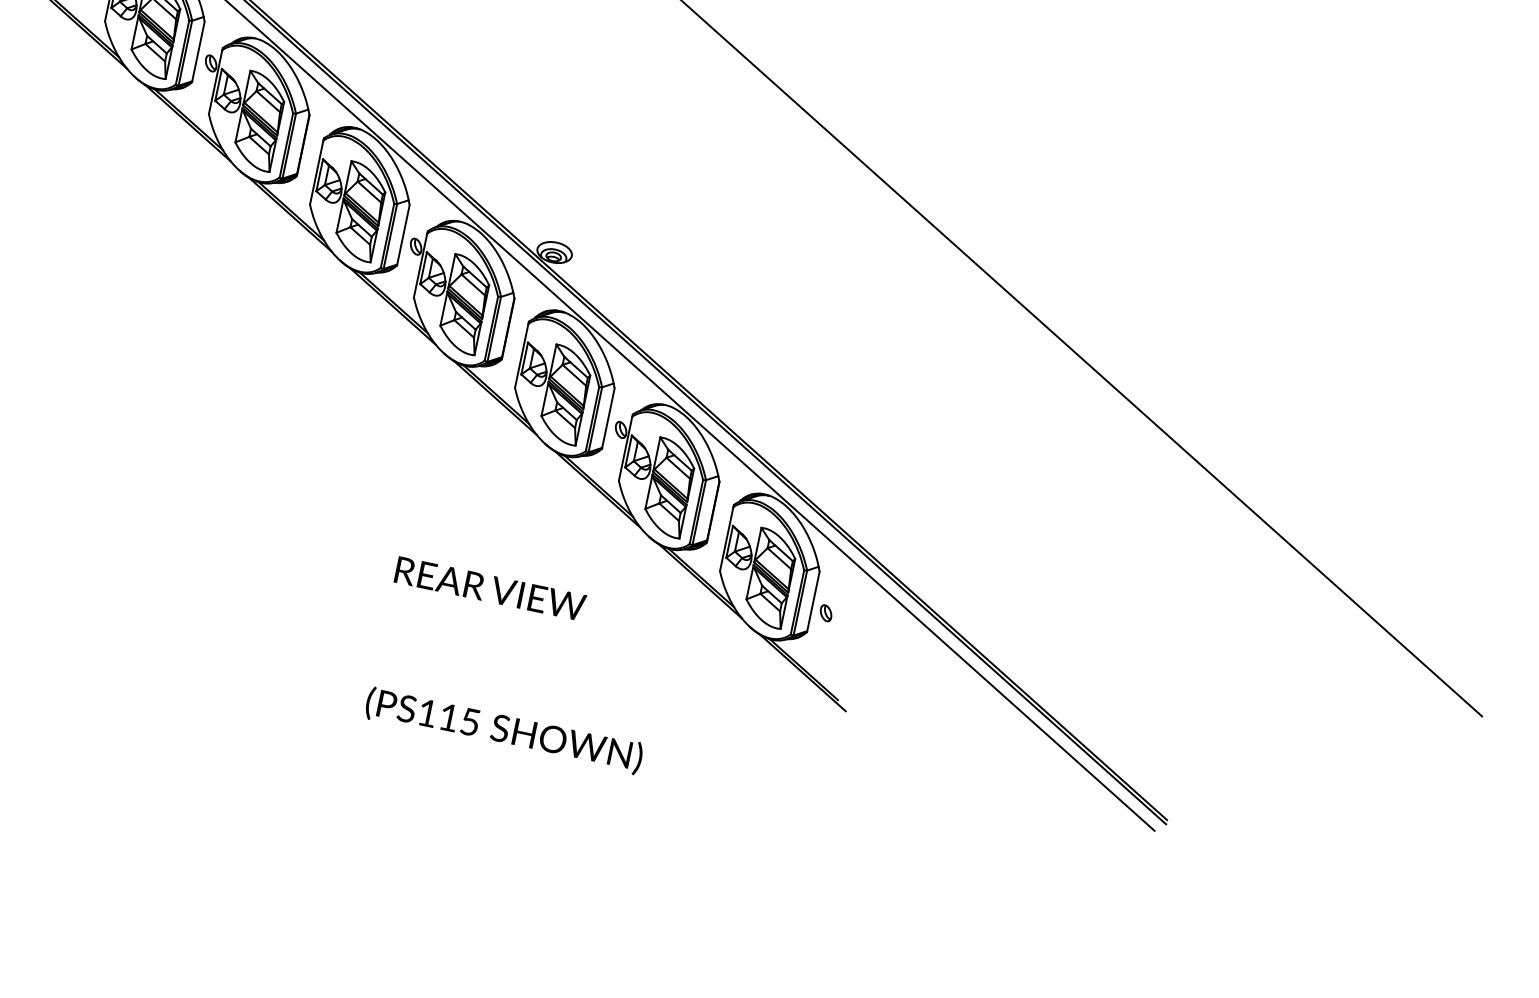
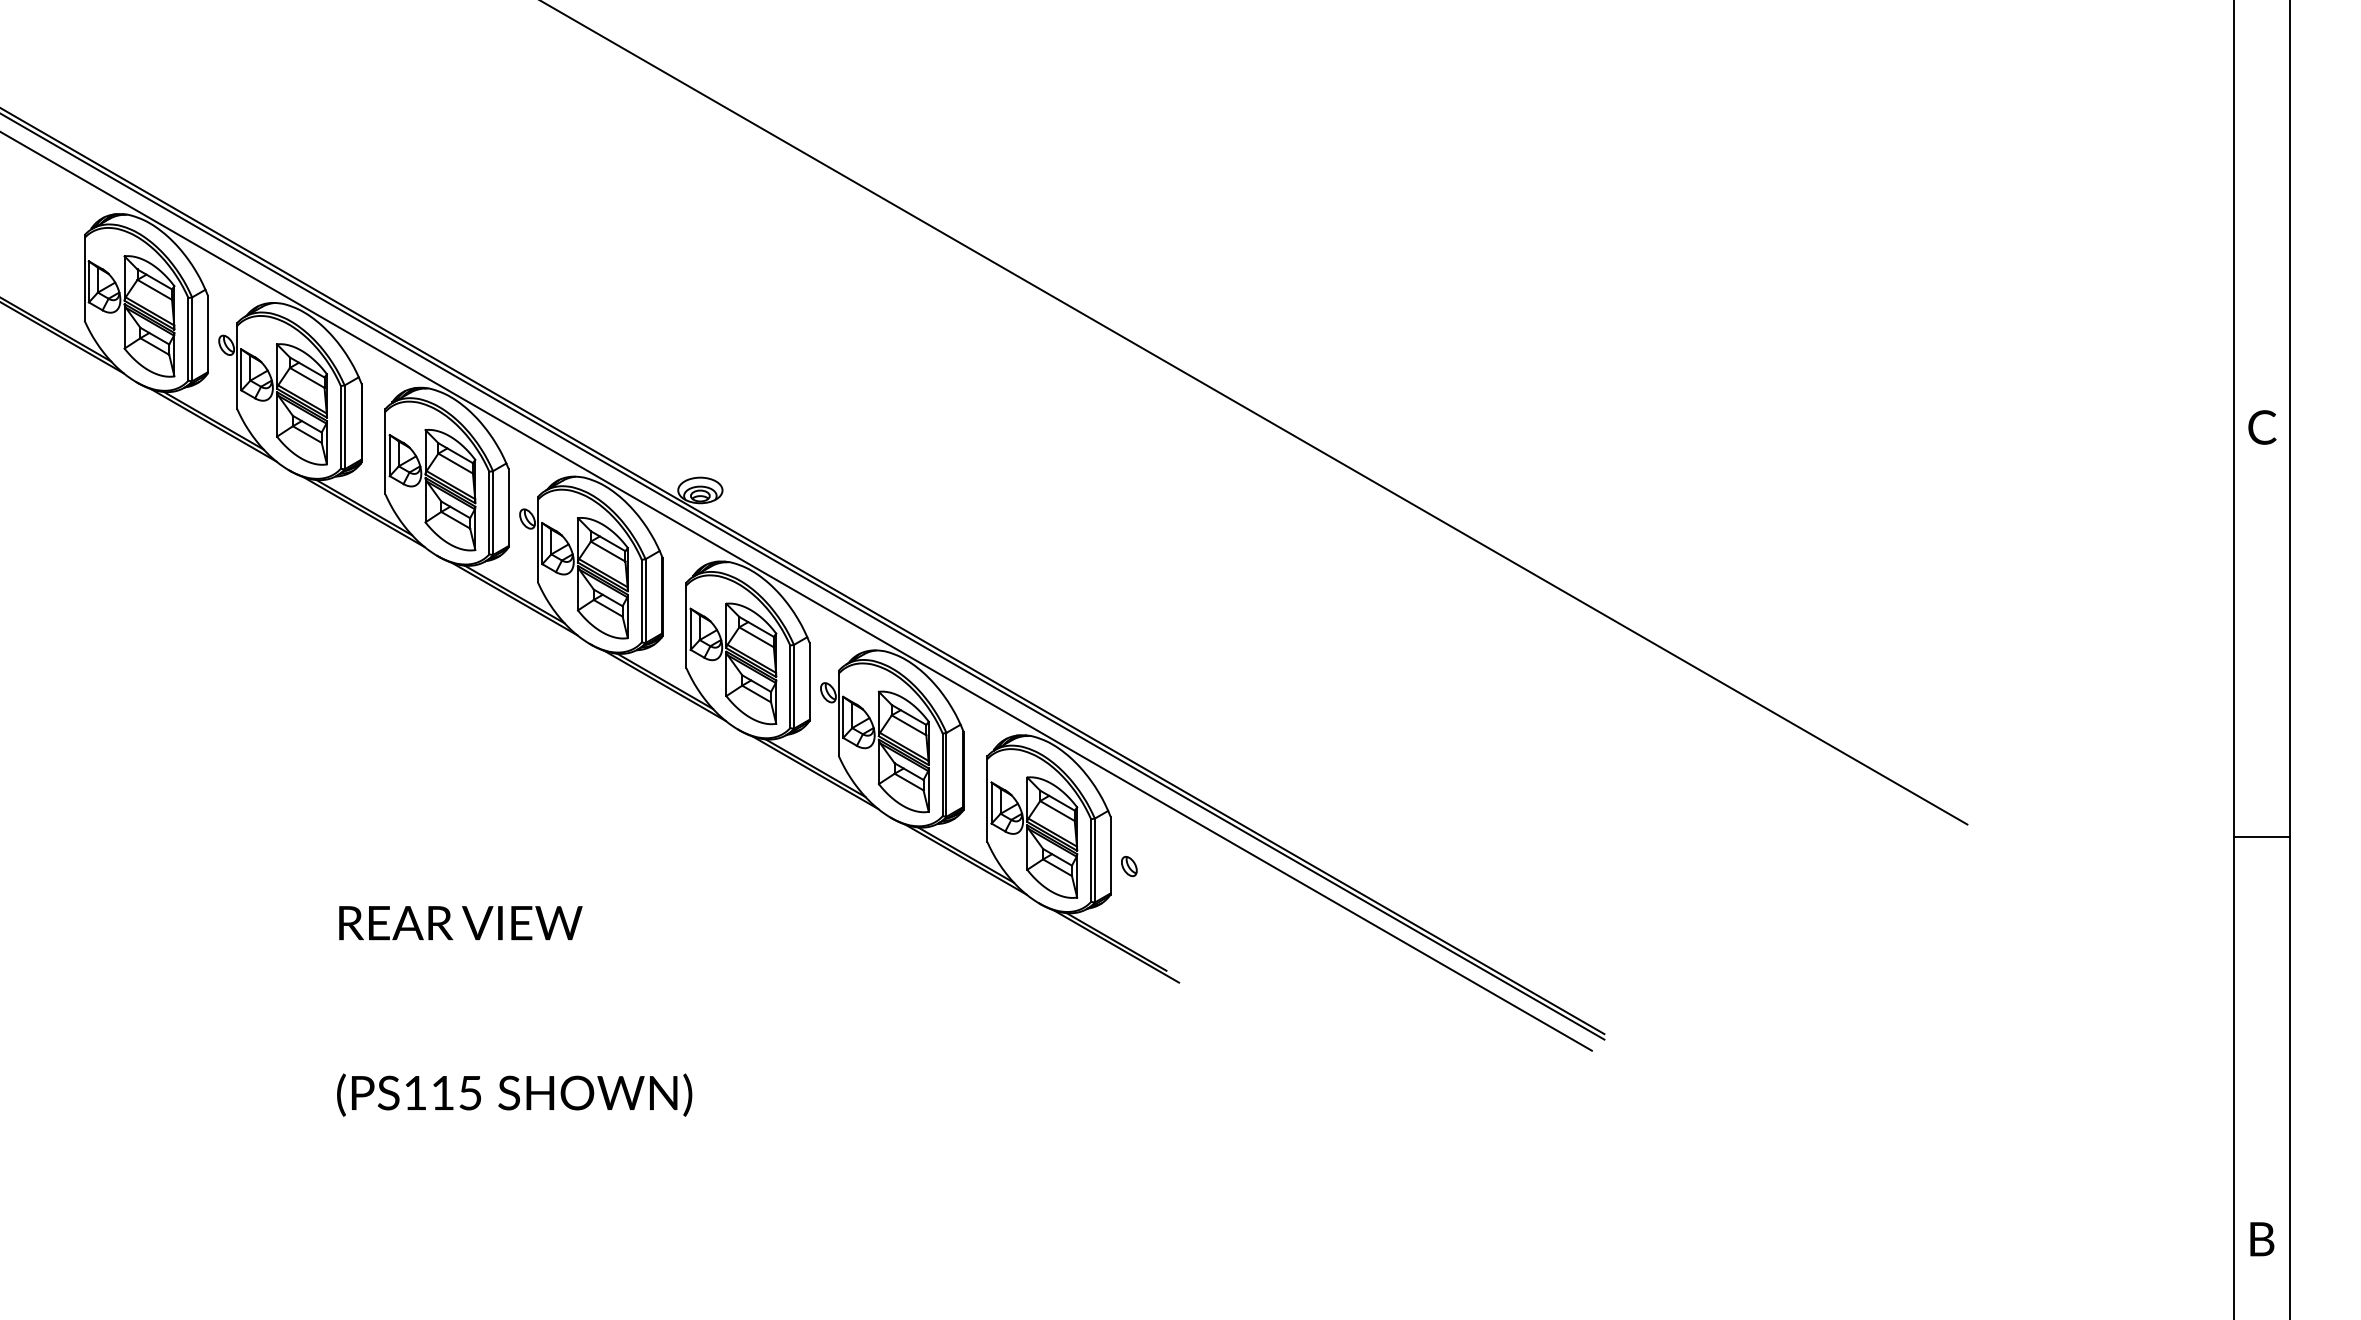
text: (517, 666) -> (514, 1011), moved

